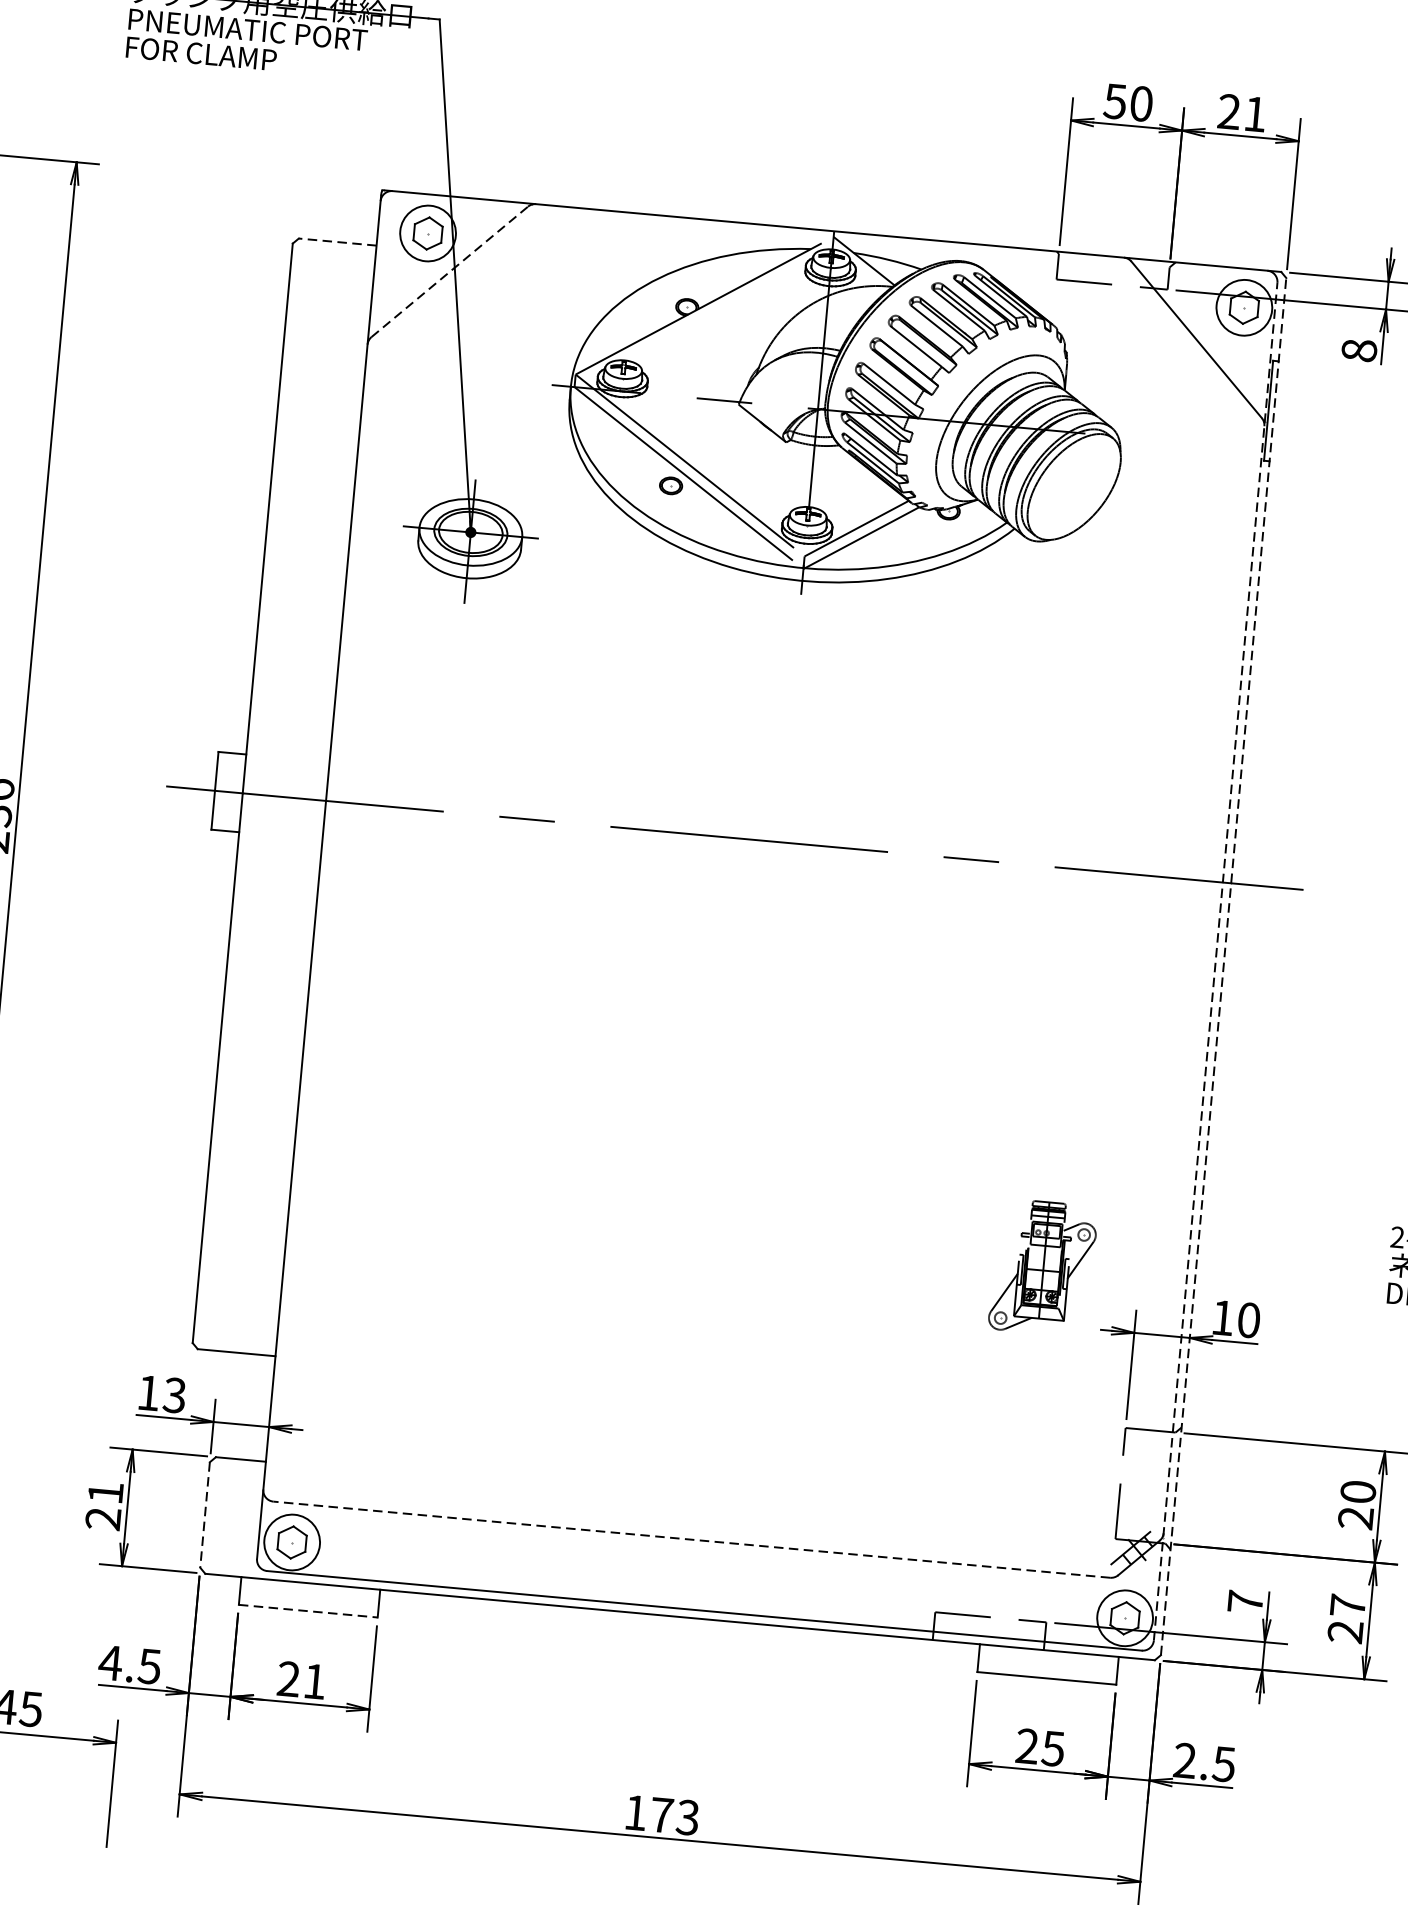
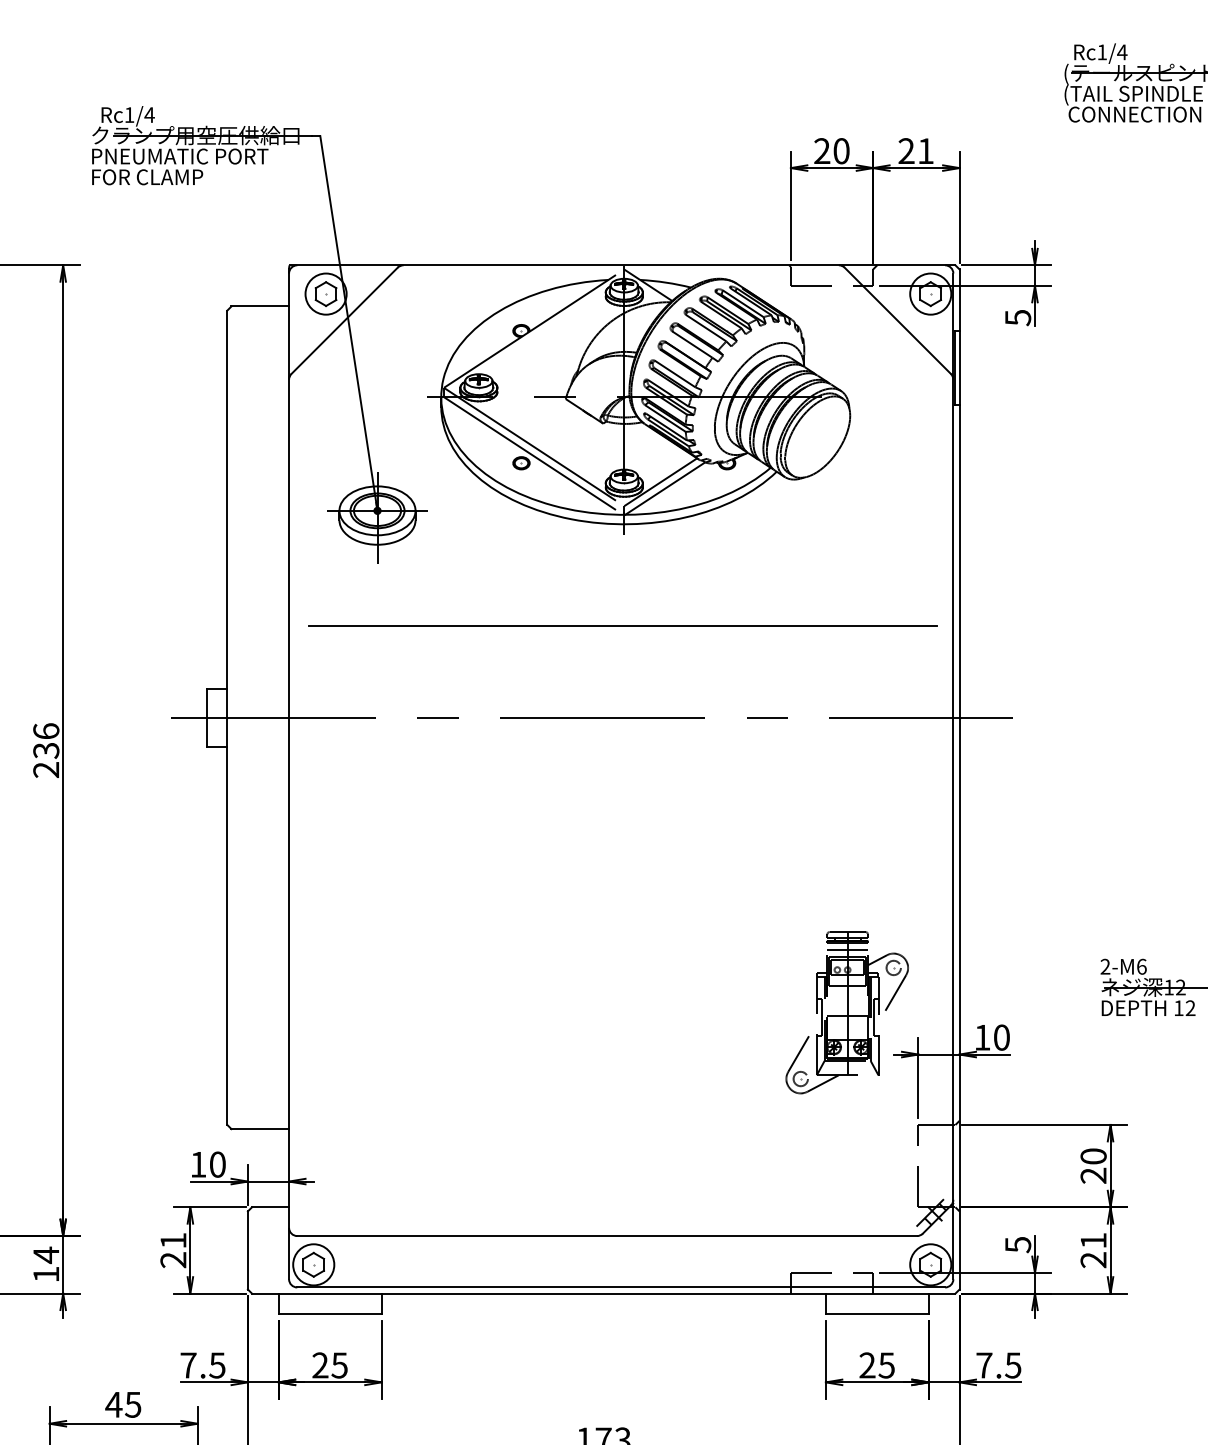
text: (1115, 101) -> (822, 151), 50 -> 20
line: (337, 242) -> (260, 306), dashed -> solid
line: (449, 271) -> (344, 320), dashed -> solid
text: (1359, 350) -> (1018, 317), 8 -> 5
line: (787, 718) -> (622, 626), added
line: (1215, 961) -> (953, 776), dashed -> solid
line: (1223, 965) -> (959, 778), dashed -> solid
part: (1042, 1267) -> (846, 1012), size x1.67
text: (174, 1395) -> (217, 1164), 13 -> 10
line: (204, 1515) -> (247, 1250), dashed -> solid
line: (692, 1540) -> (607, 1236), dashed -> solid
text: (1246, 1601) -> (1018, 1244), 7 -> 5
text: (1347, 1605) -> (1093, 1240), 27 -> 21
line: (308, 1611) -> (330, 1314), dashed -> solid
text: (110, 1663) -> (188, 1365), 4.5 -> 7.5
text: (314, 1681) -> (339, 1365), 21 -> 25
text: (1185, 1760) -> (984, 1365), 2.5 -> 7.5

